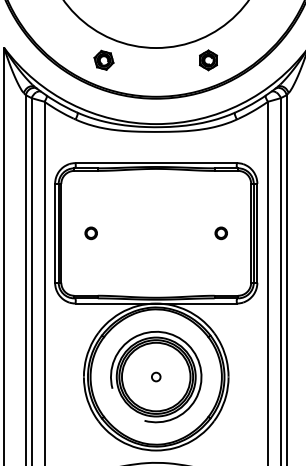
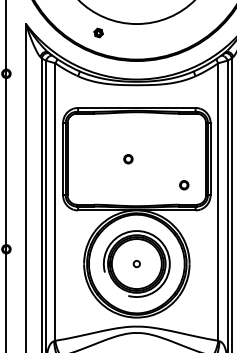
part: (103, 59) -> (98, 32), size x0.6
part: (207, 59) -> (174, 32), removed
part: (91, 233) -> (128, 159), moved
part: (221, 233) -> (184, 185), moved

